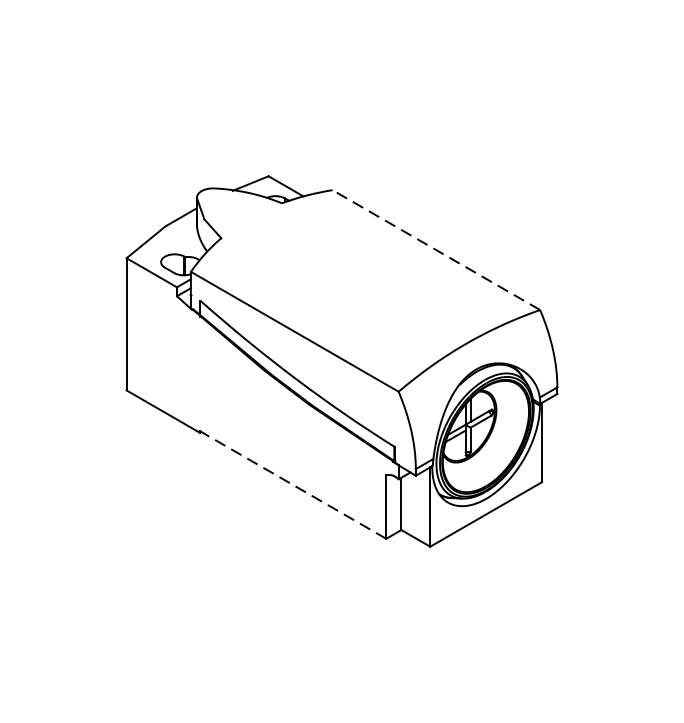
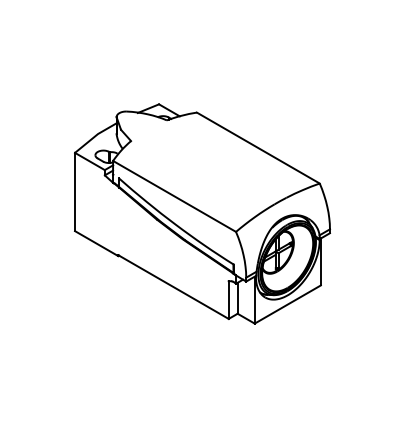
line: (436, 250) -> (258, 148), dashed -> solid
line: (293, 485) -> (173, 287), dashed -> solid

